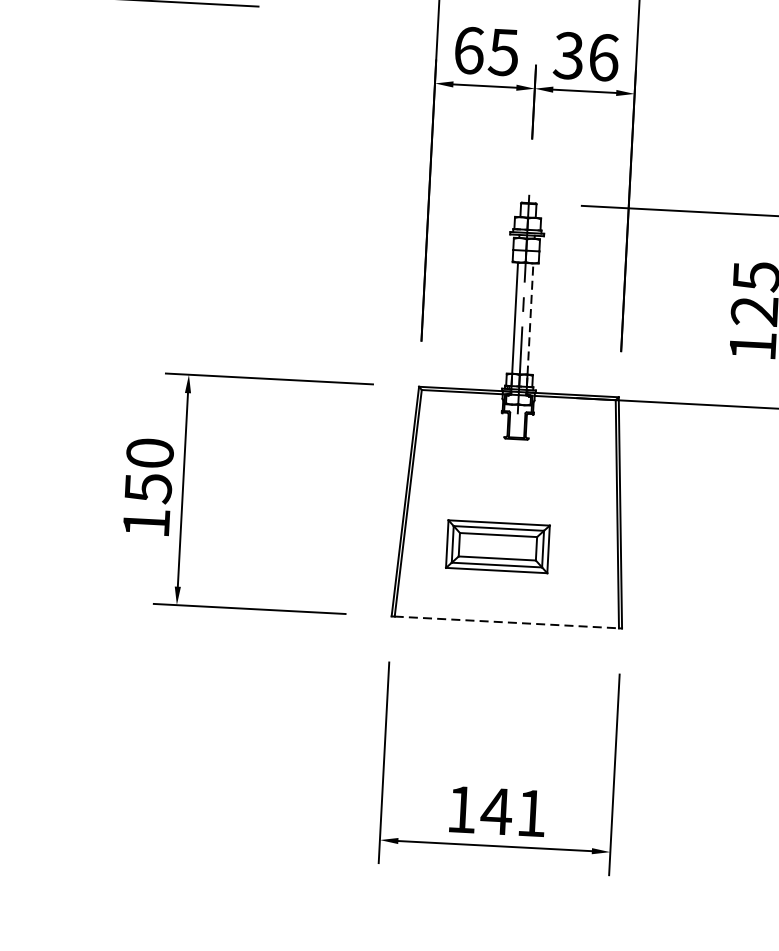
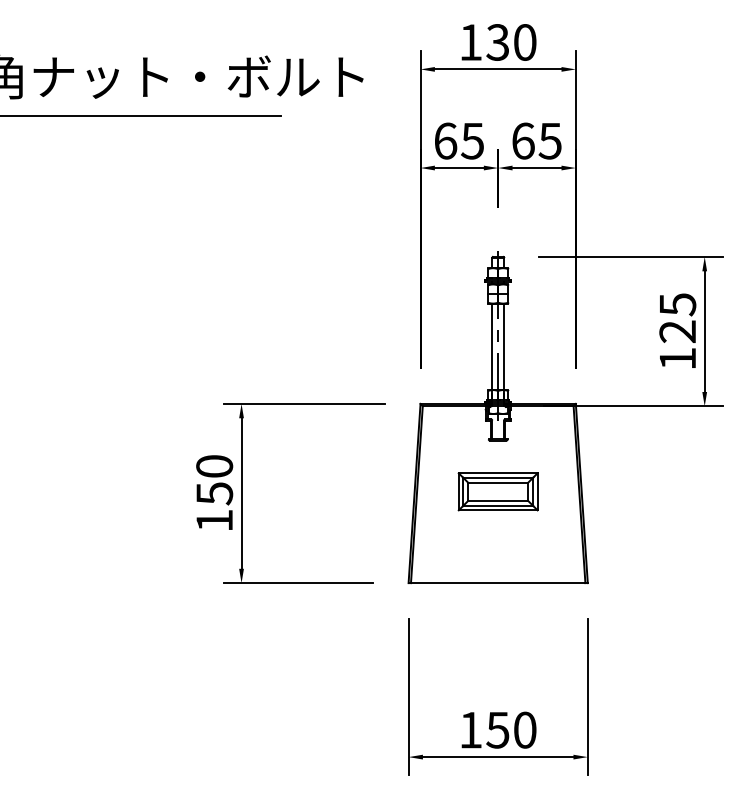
text: (585, 55) -> (536, 140), 36 -> 65
line: (530, 318) -> (504, 346), dashed -> solid
part: (497, 546) -> (497, 491), moved
line: (507, 622) -> (498, 583), dashed -> solid
text: (512, 811) -> (510, 729), 141 -> 150

